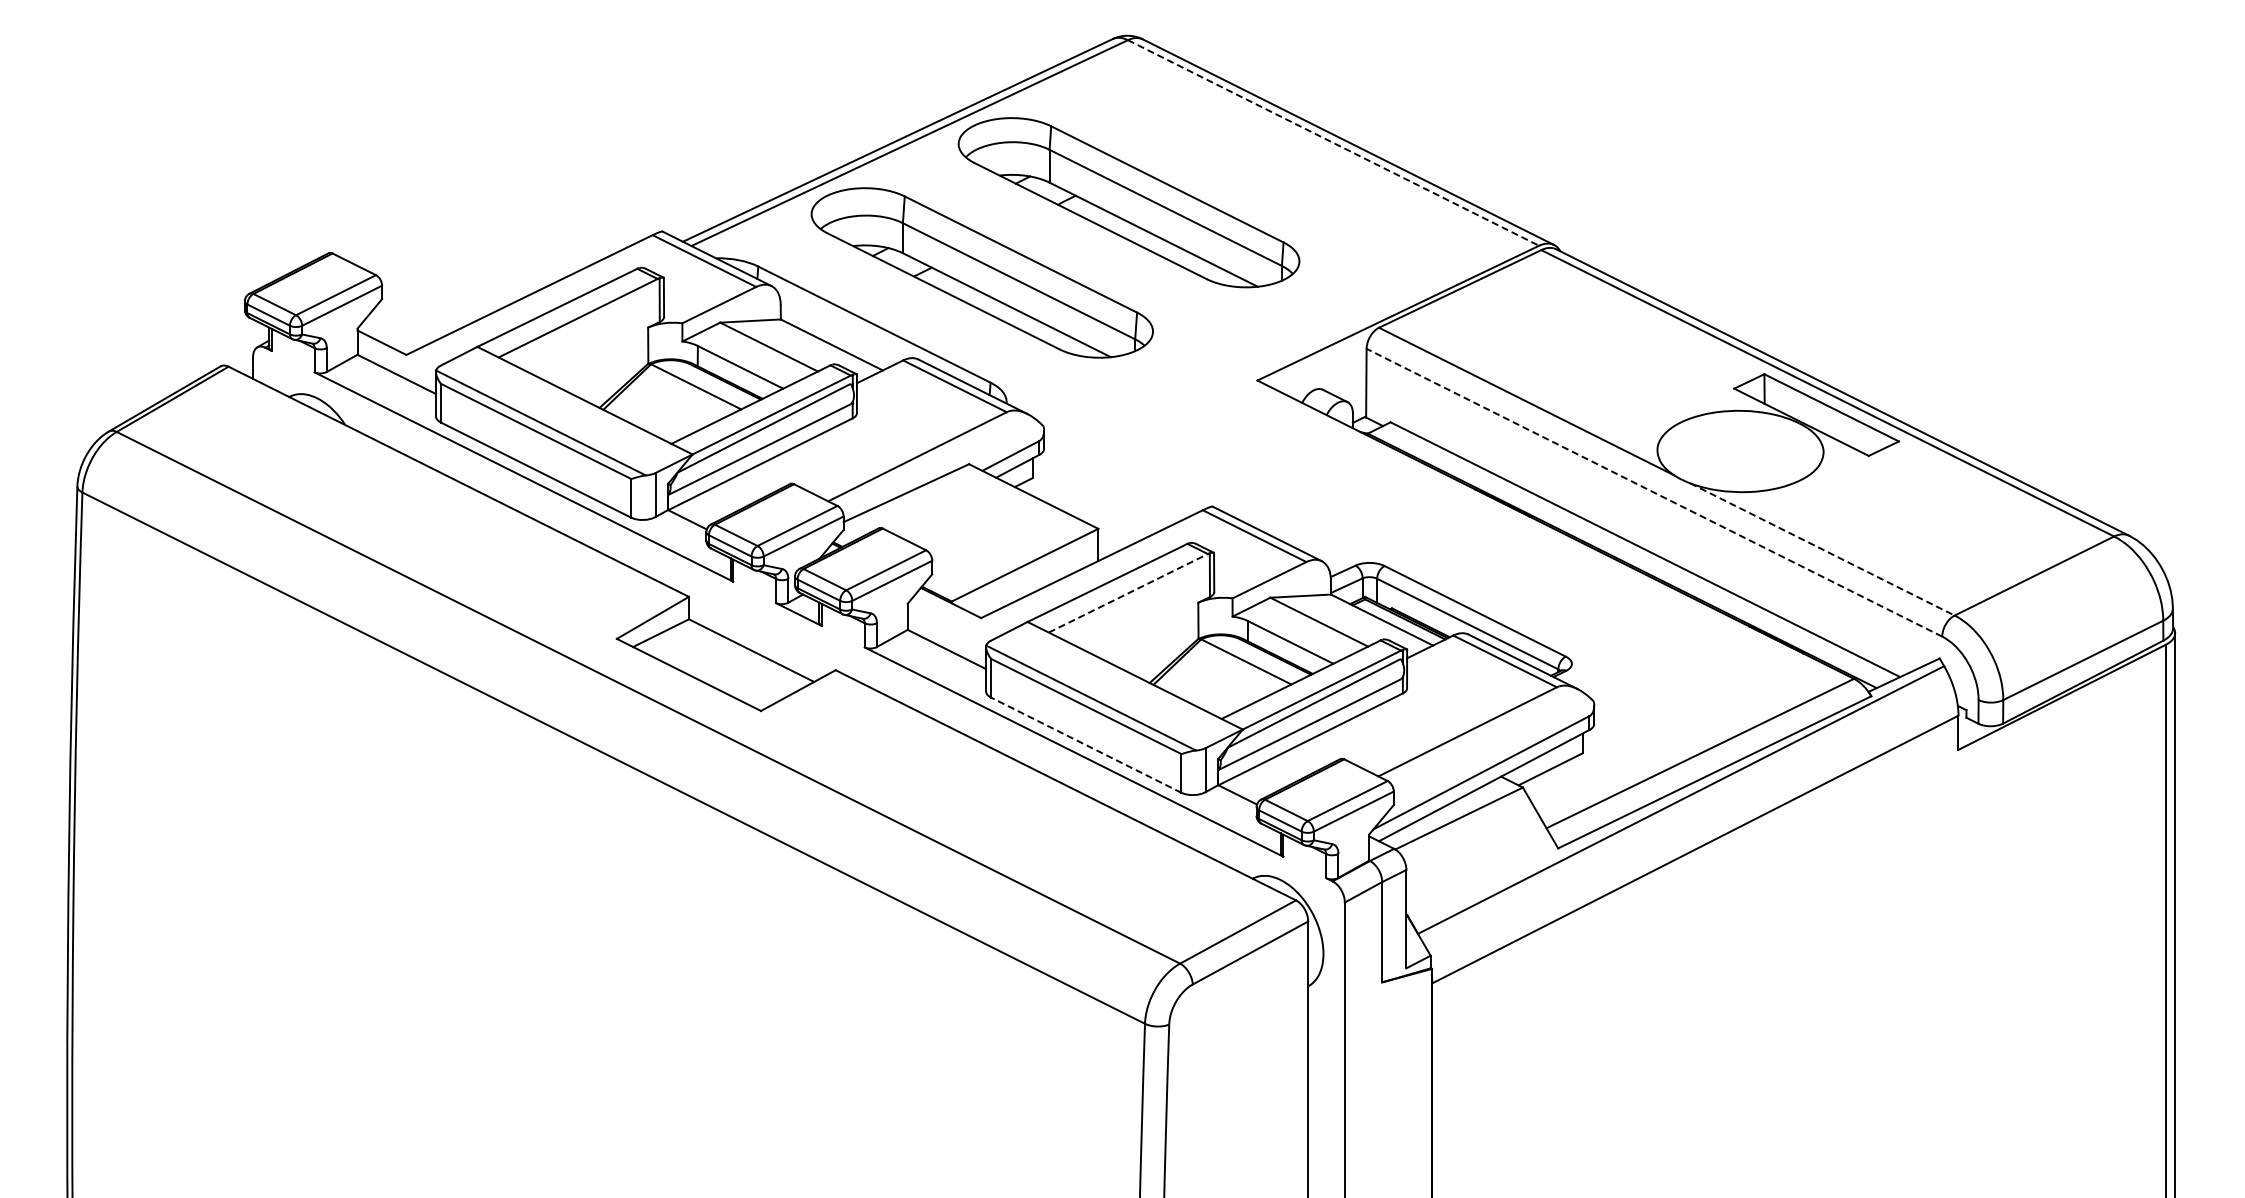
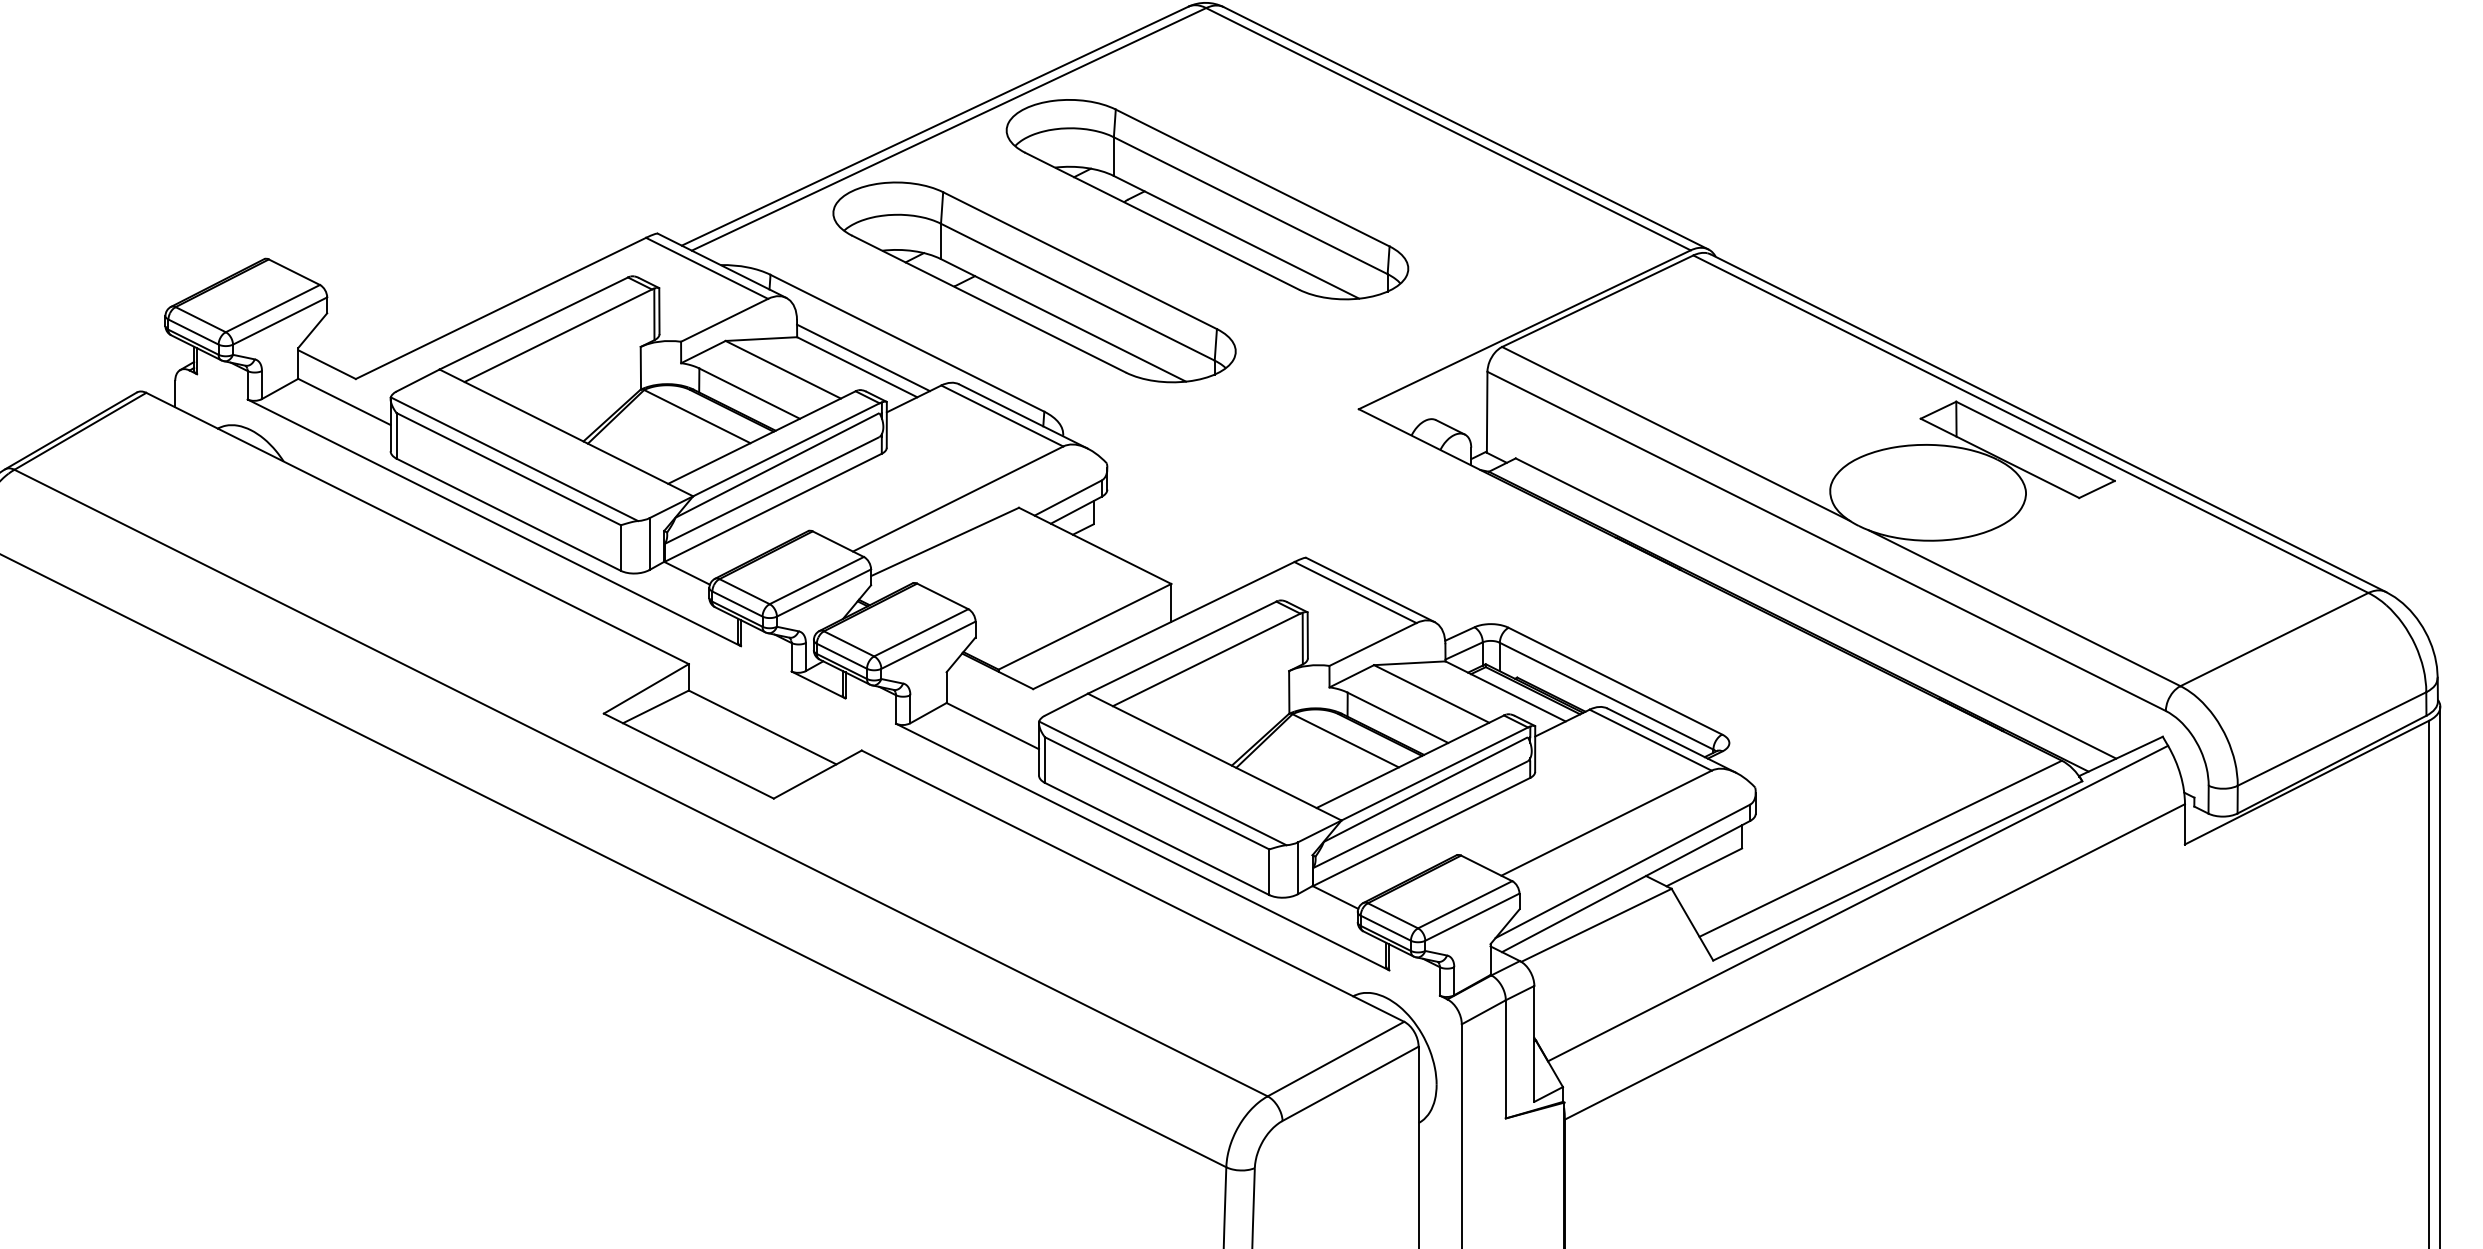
line: (1333, 142) -> (1448, 128), dashed -> solid
line: (836, 336) -> (862, 357), added
line: (1654, 492) -> (1826, 541), dashed -> solid
line: (1822, 549) -> (2024, 608), dashed -> solid
line: (1128, 593) -> (1206, 660), dashed -> solid
line: (1085, 745) -> (1156, 839), dashed -> solid

